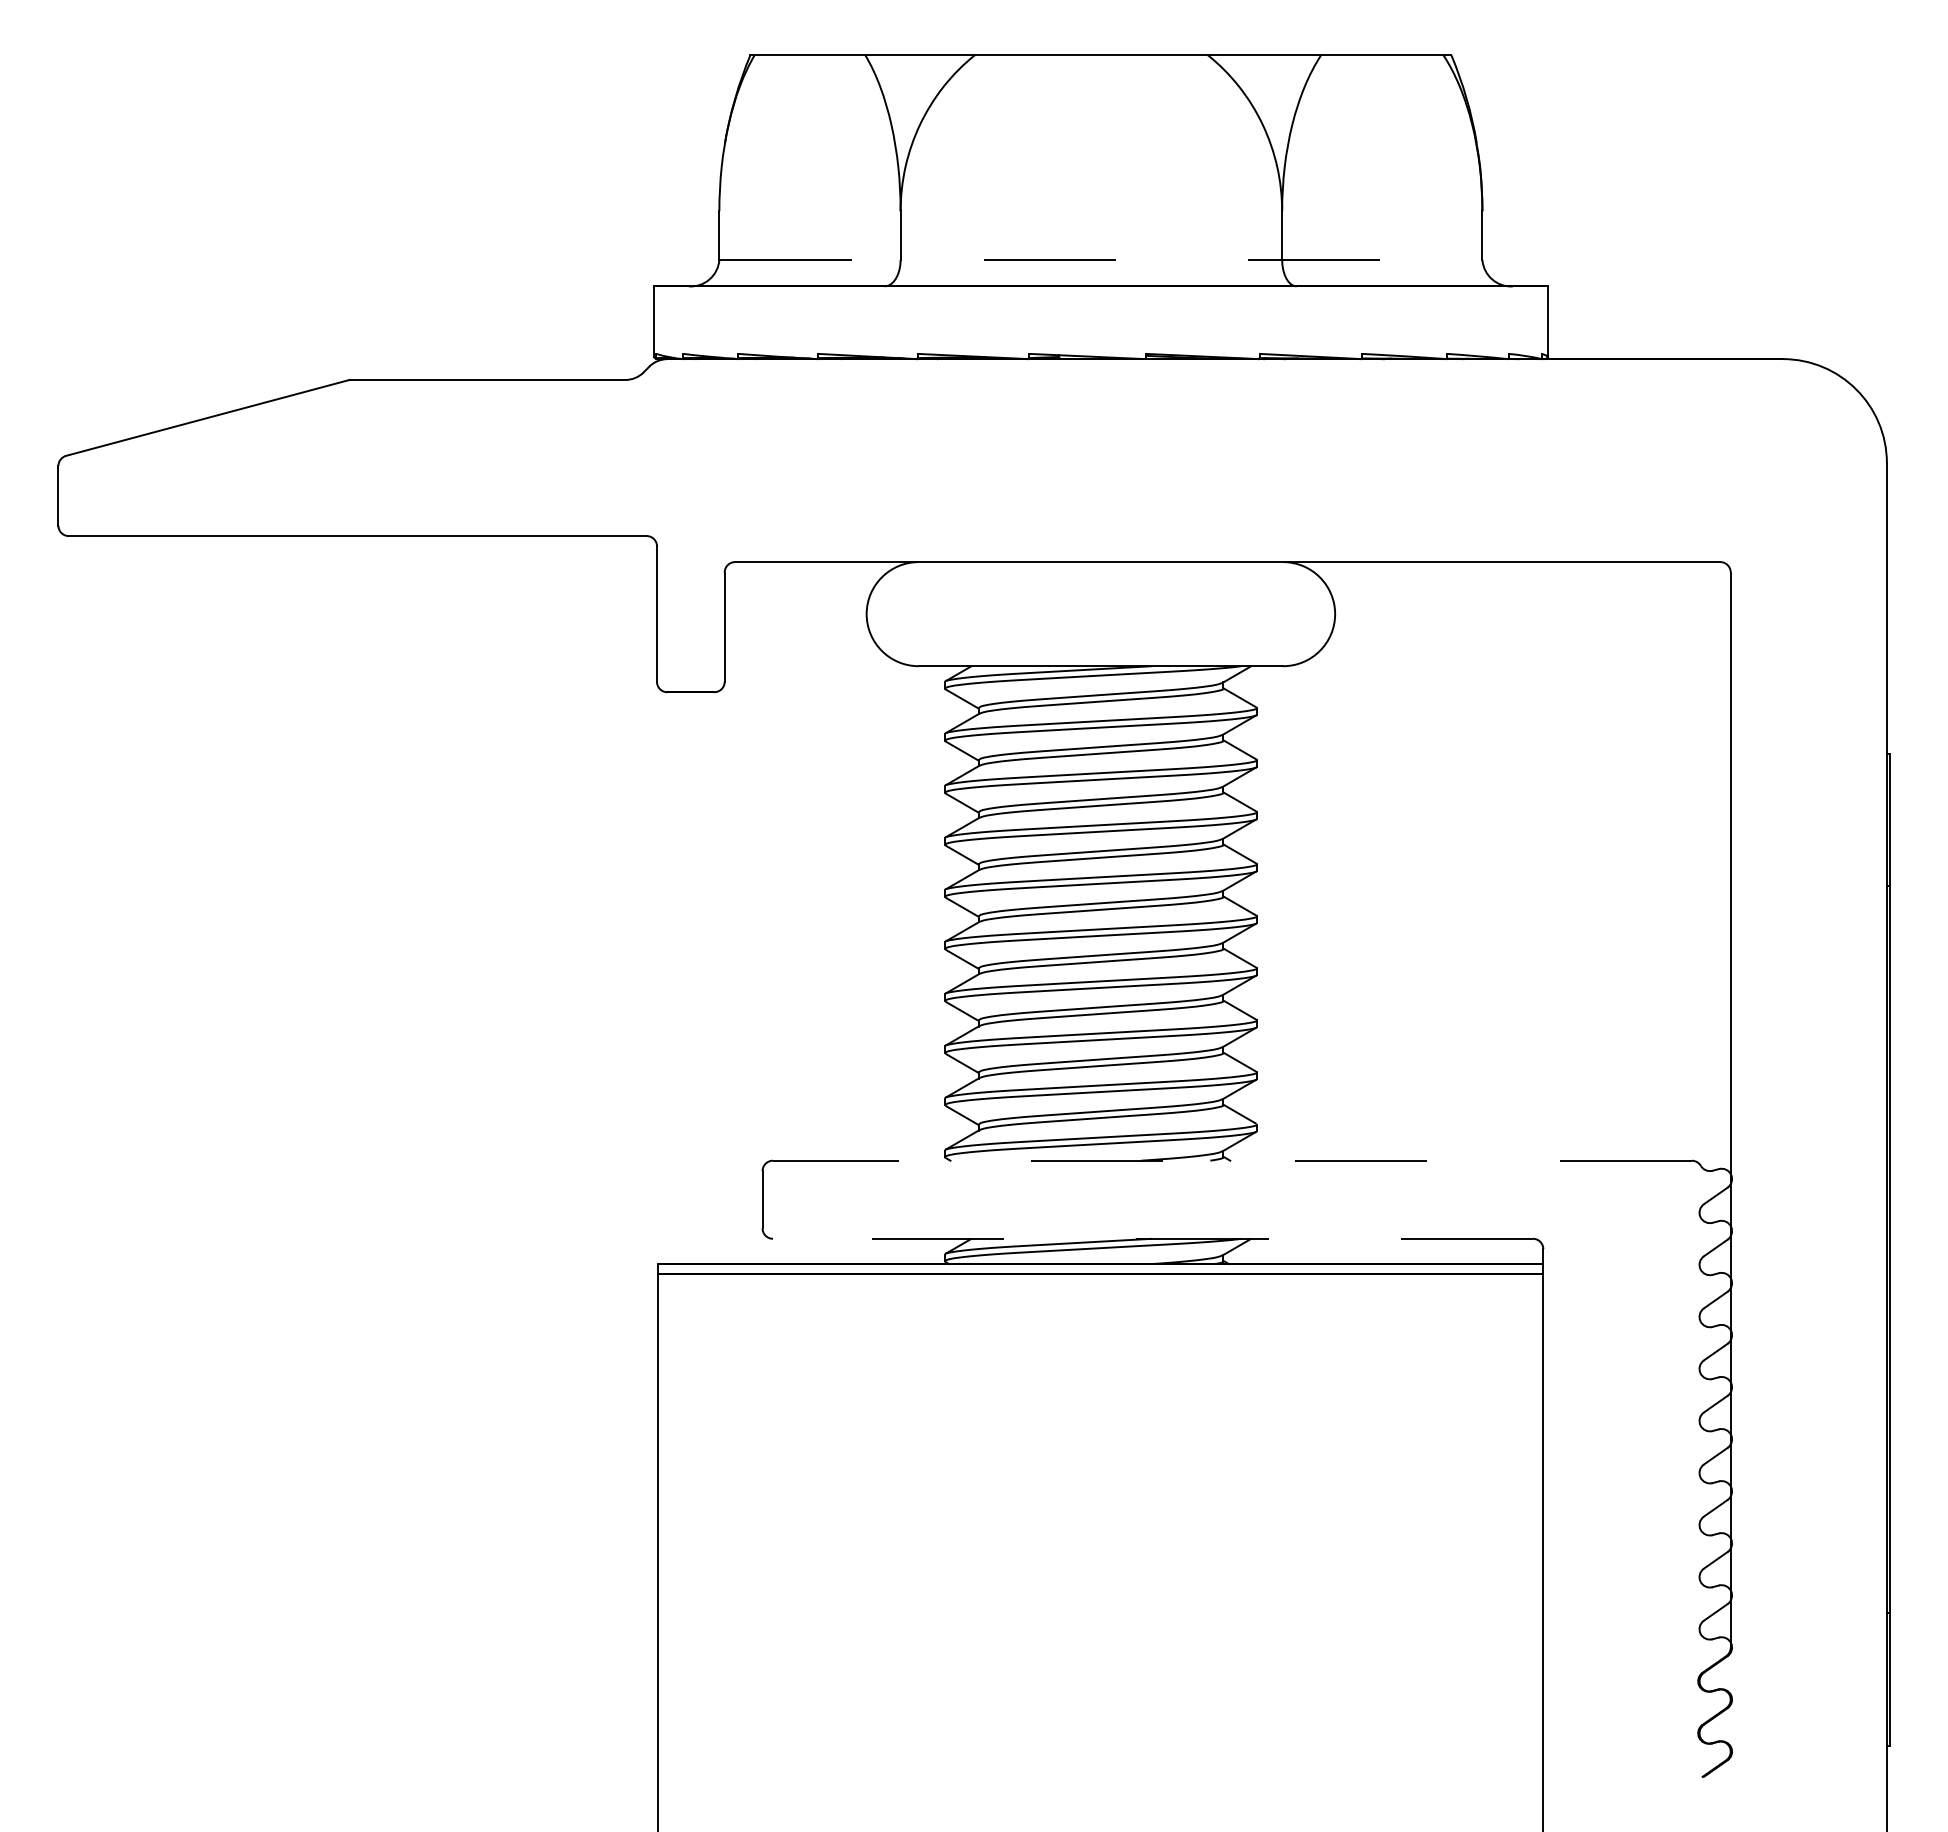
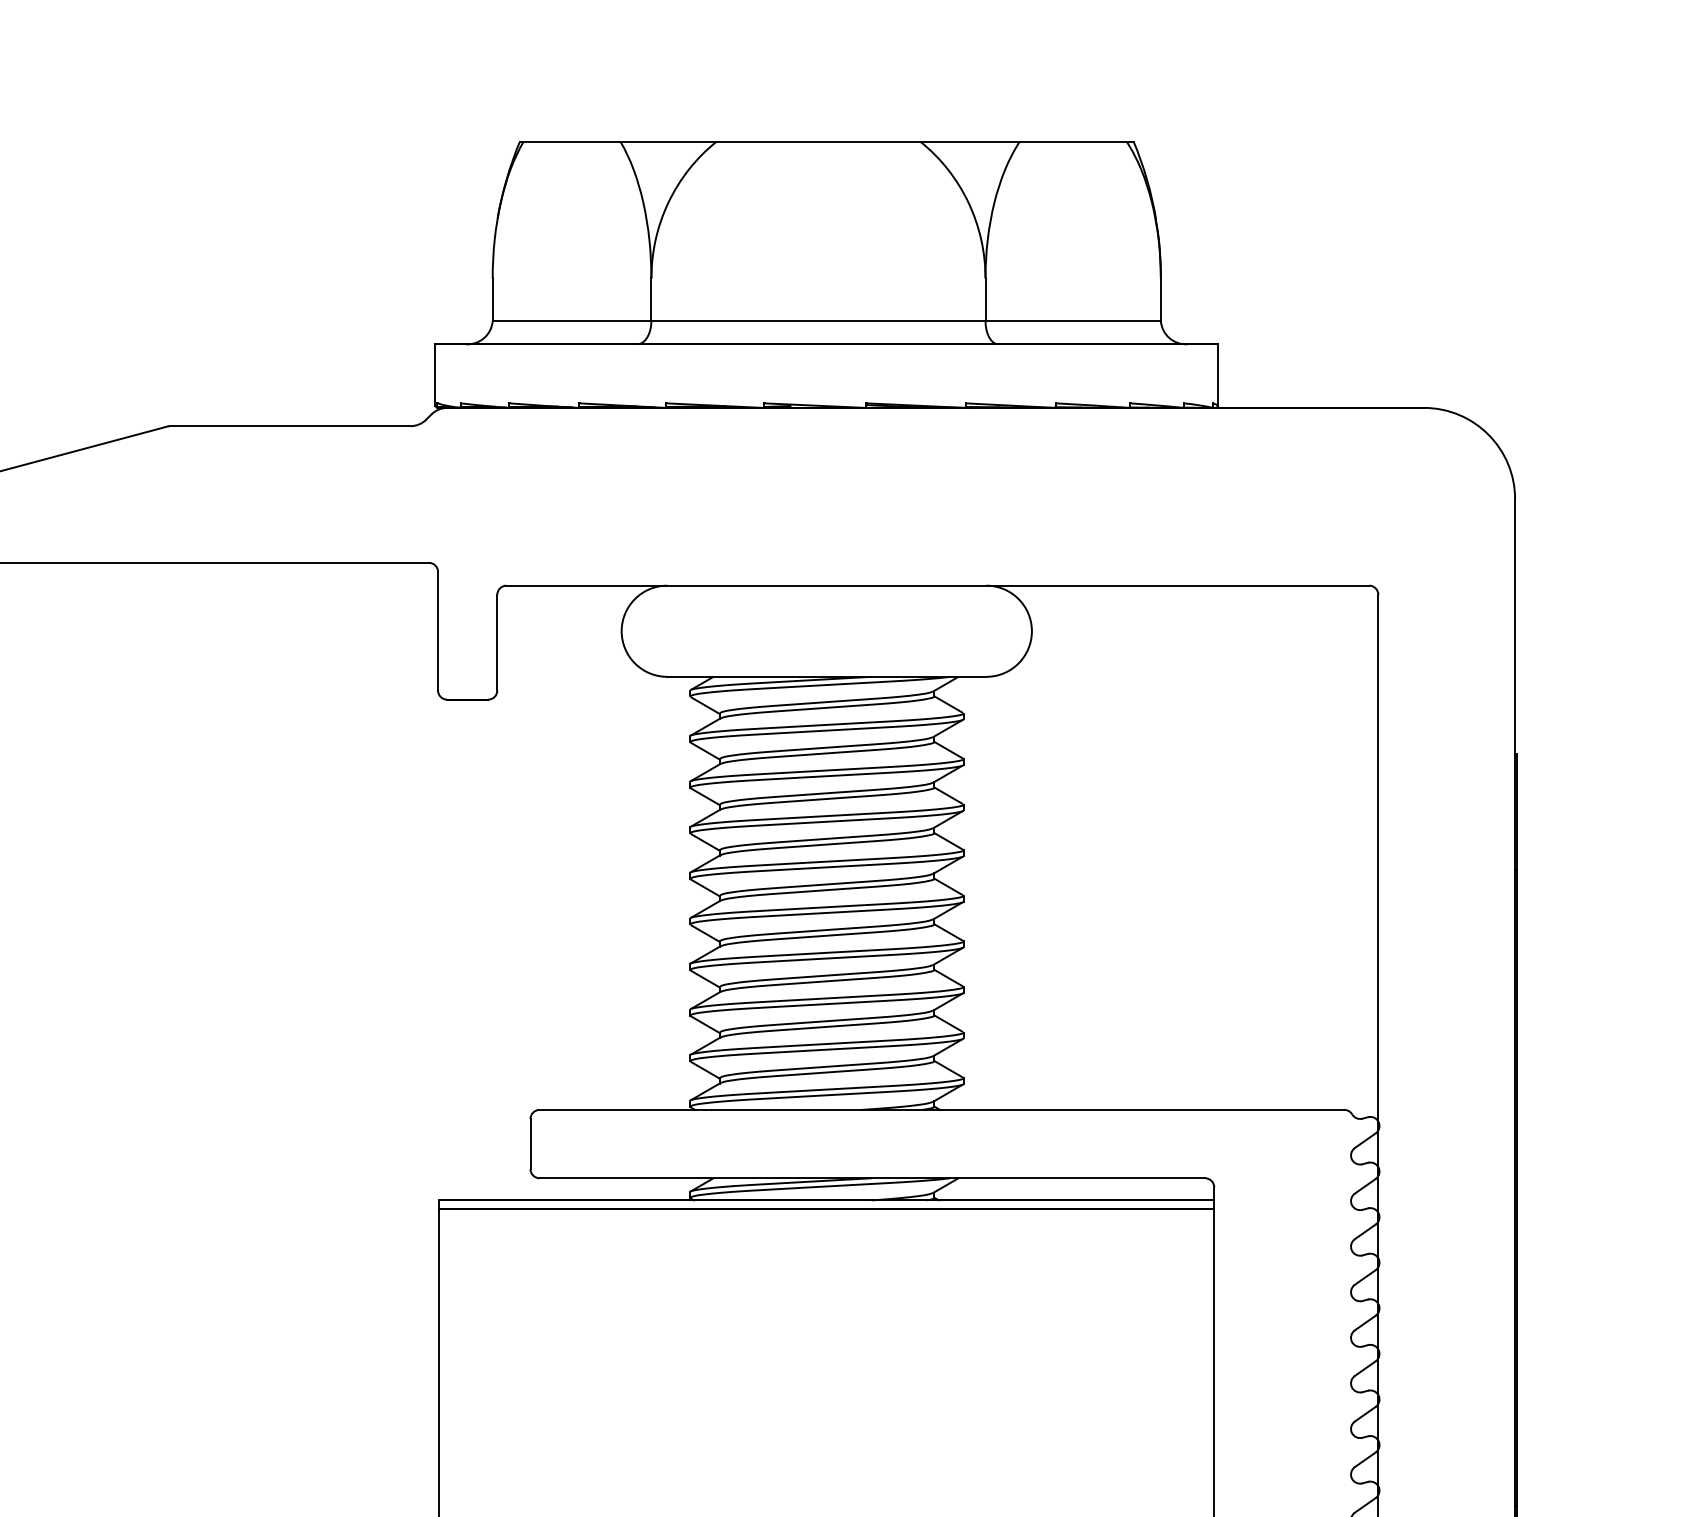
line: (1100, 259) -> (826, 320), dashed -> solid
line: (1231, 1160) -> (941, 1109), dashed -> solid
line: (1152, 1238) -> (871, 1178), dashed -> solid

